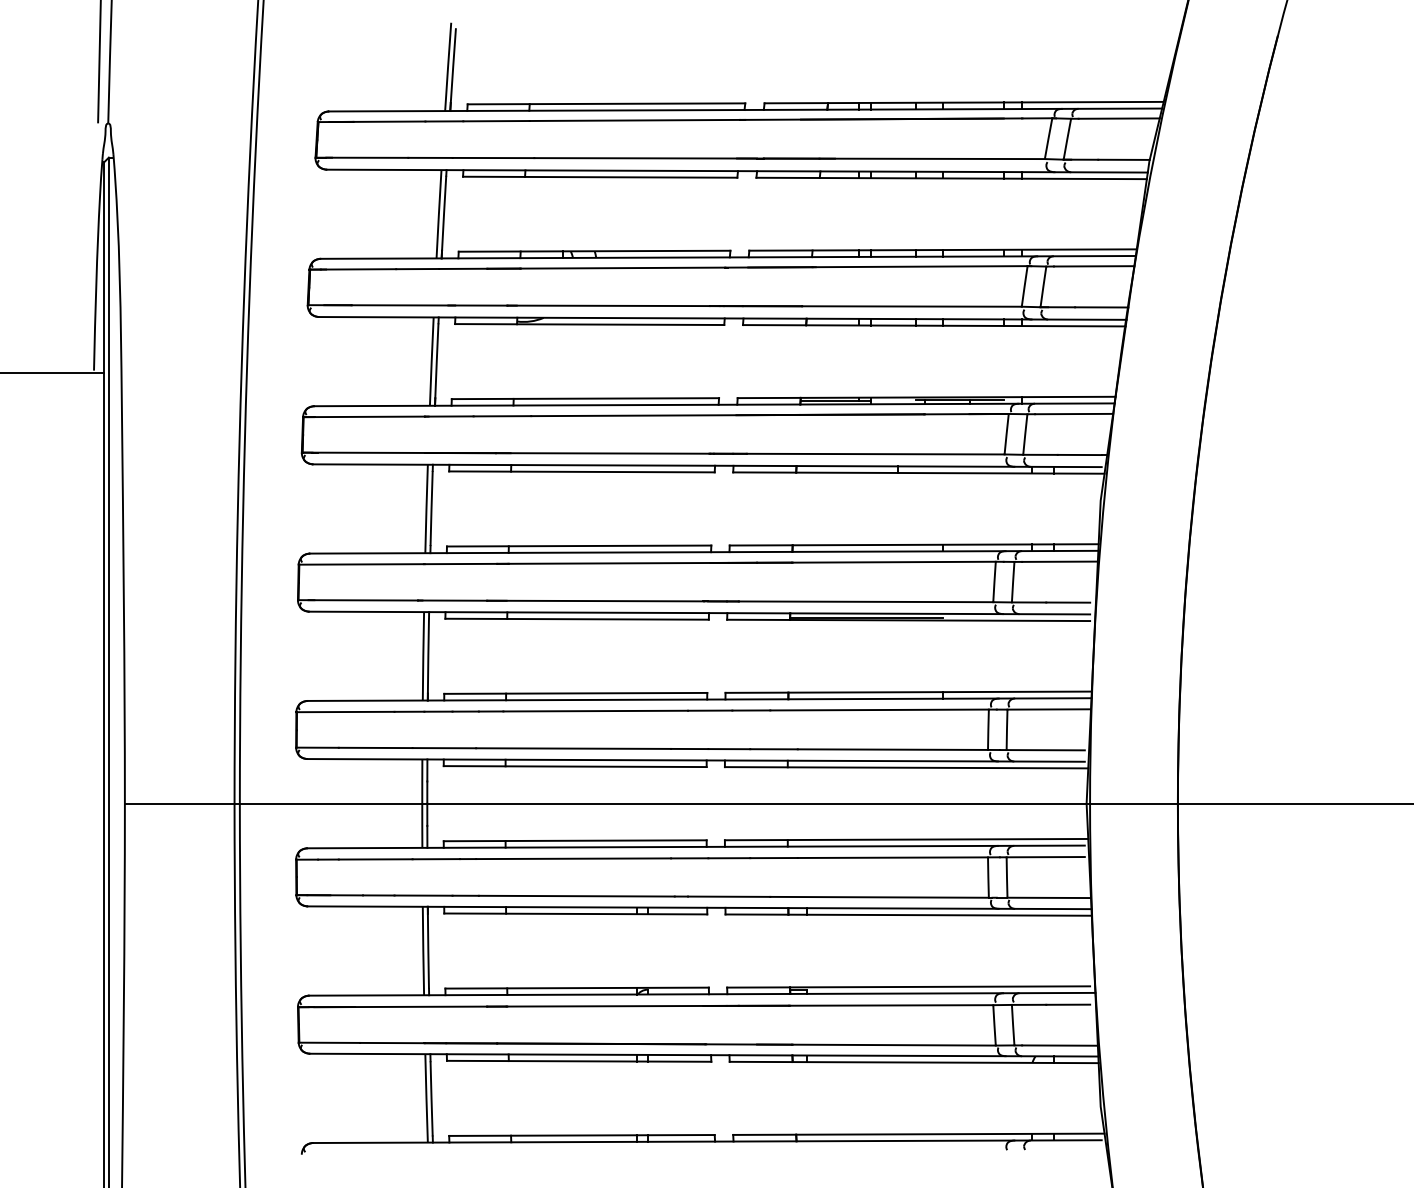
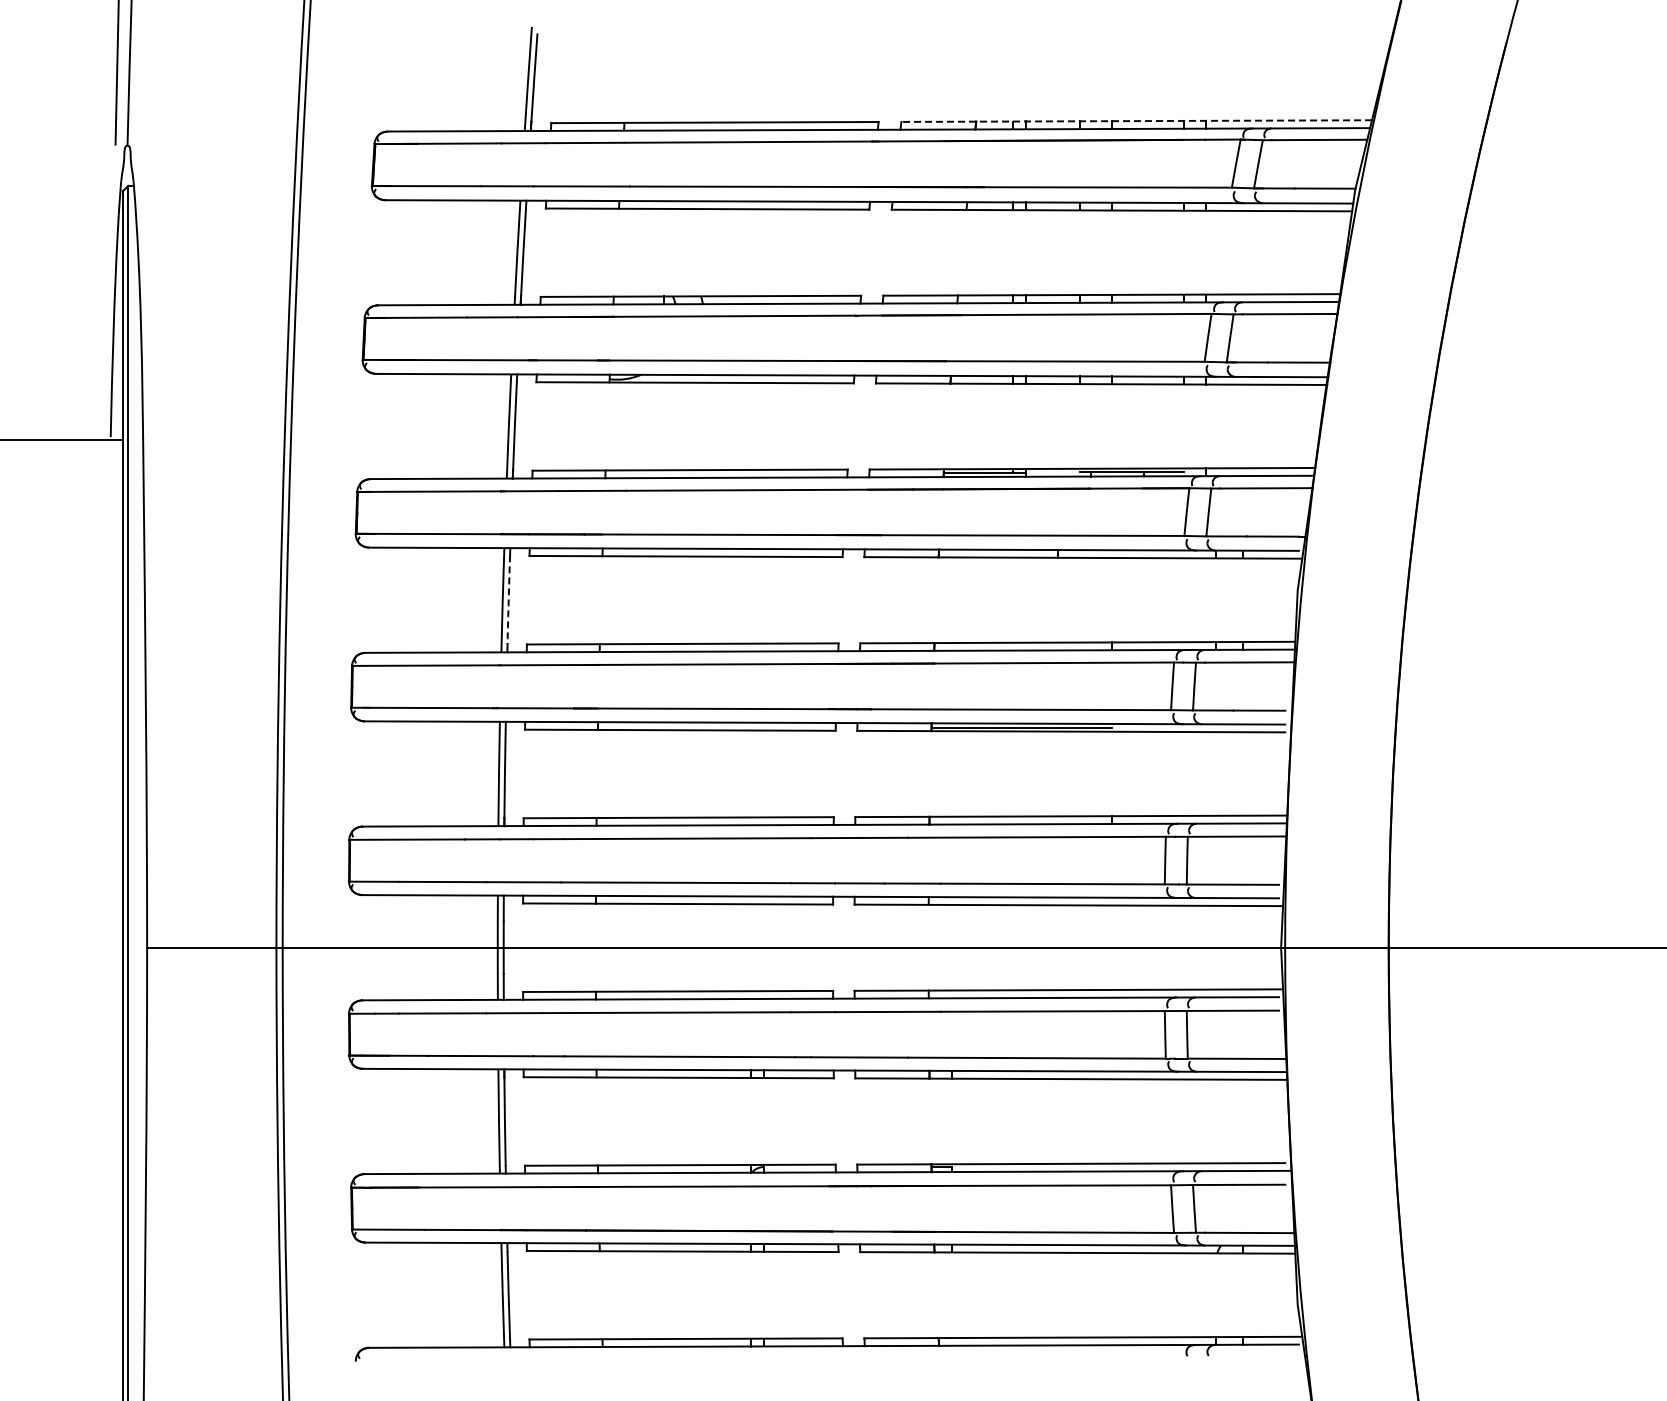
line: (963, 102) -> (1136, 121), solid -> dashed
arc: (431, 508) -> (508, 599), solid -> dashed

